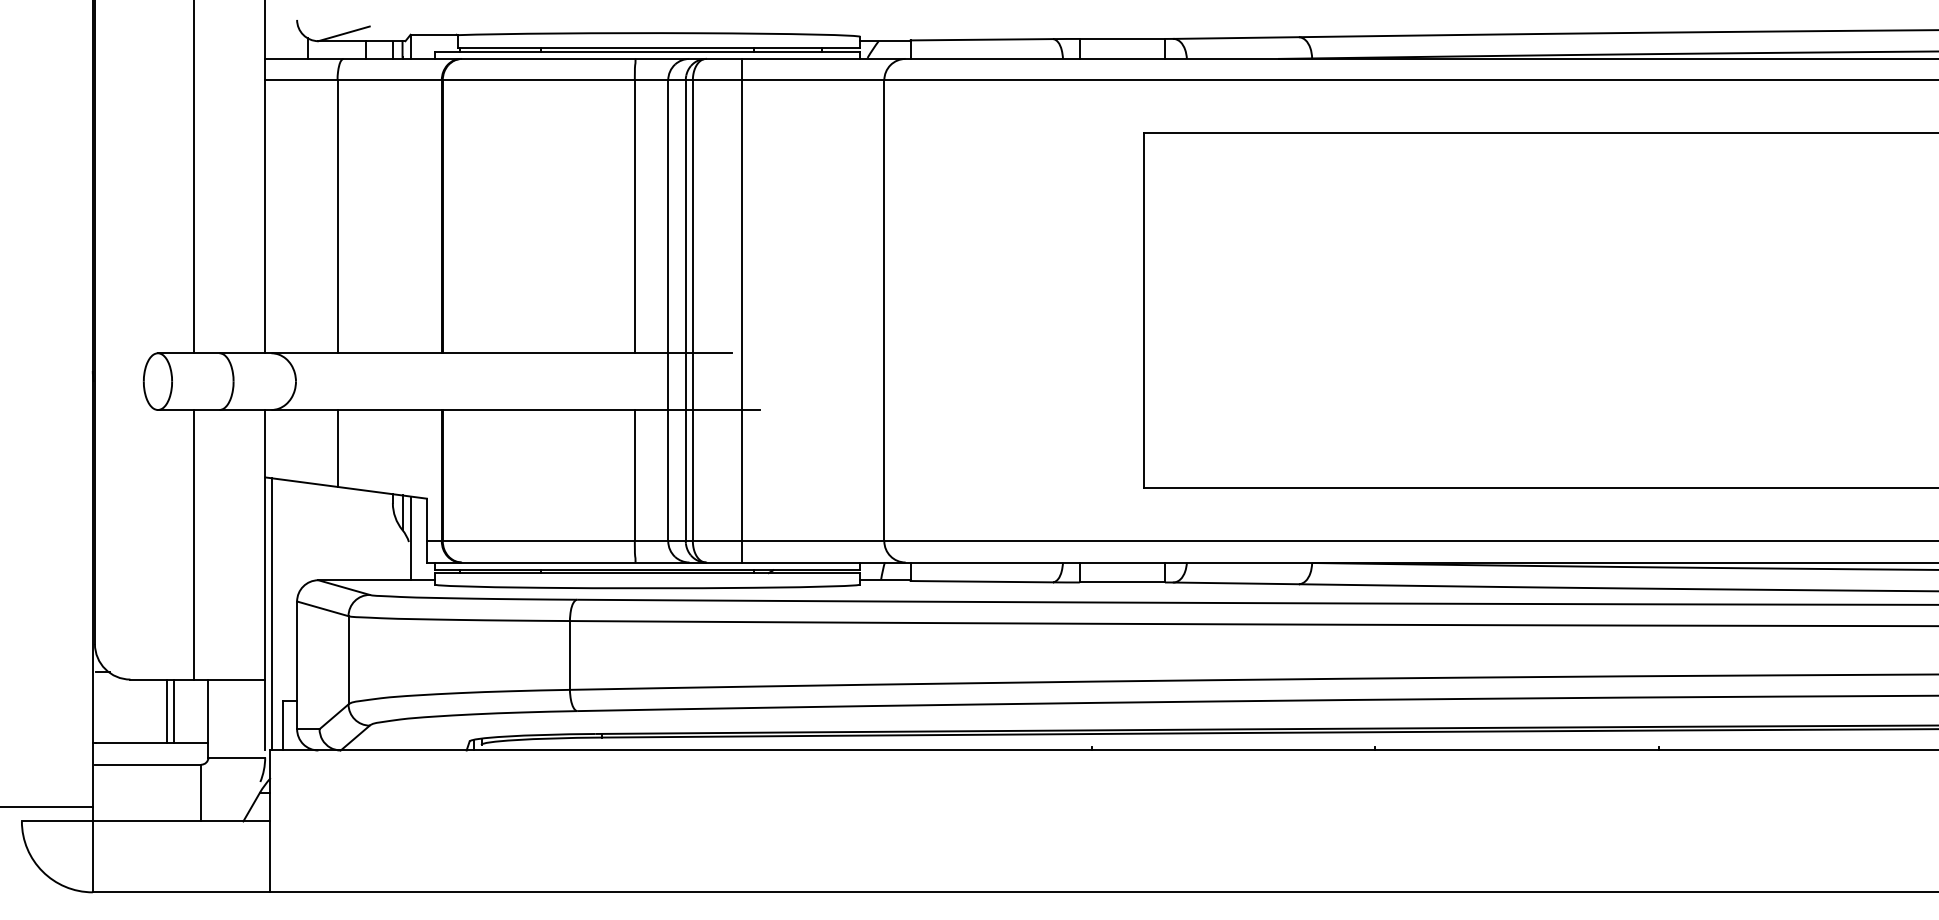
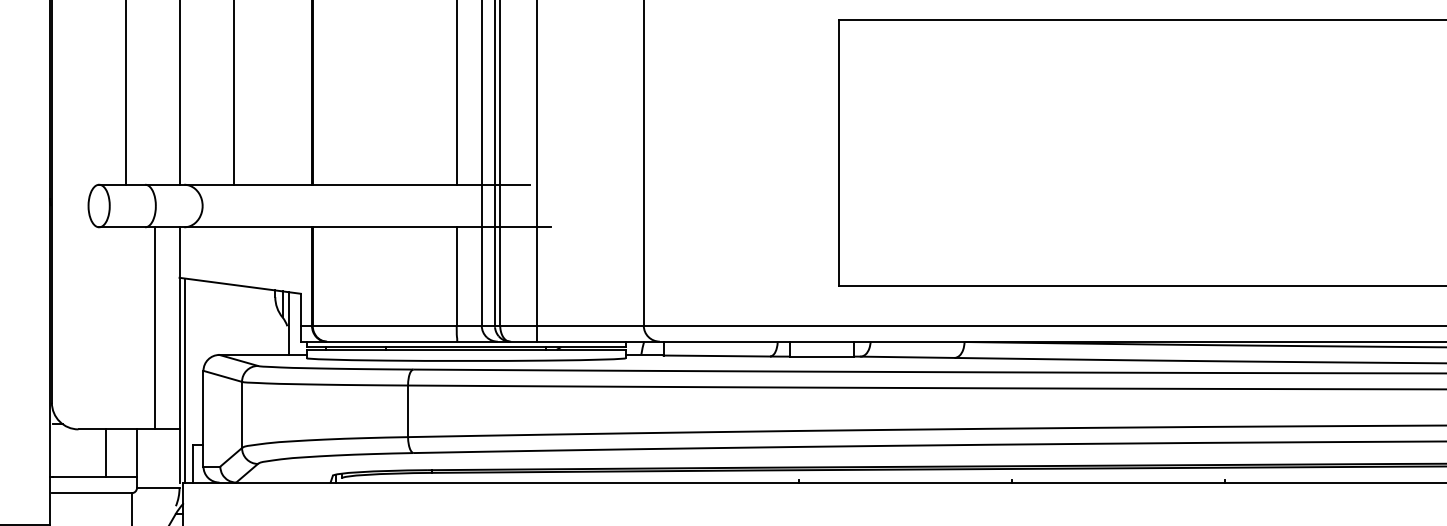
line: (337, 448) -> (233, 256), removed
line: (194, 544) -> (155, 328), moved
line: (174, 711) -> (111, 453), removed

